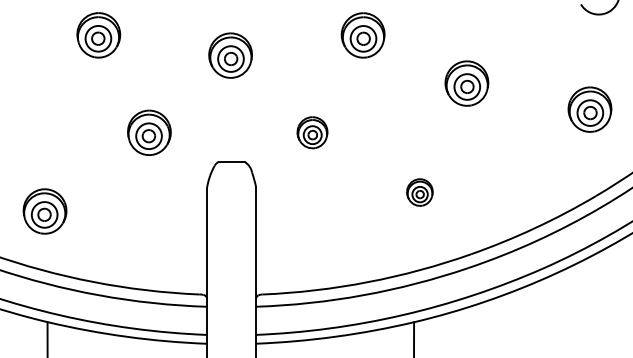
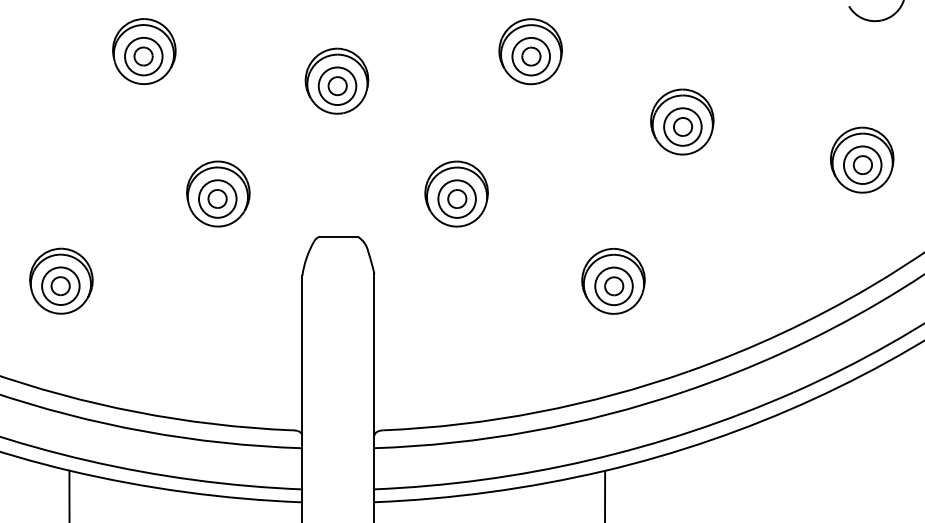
part: (312, 132) -> (456, 193), size x1.43
part: (419, 192) -> (613, 281), size x1.67
part: (44, 211) -> (60, 281), moved

